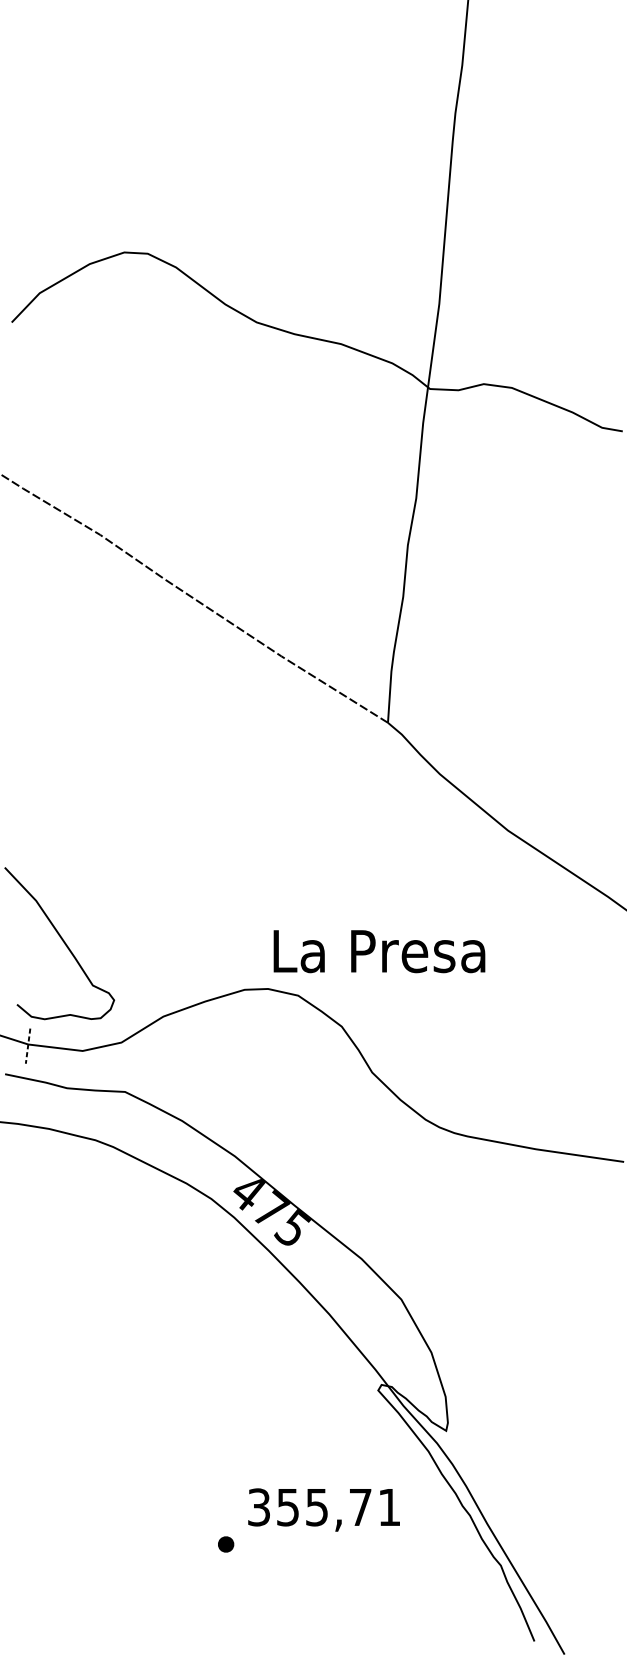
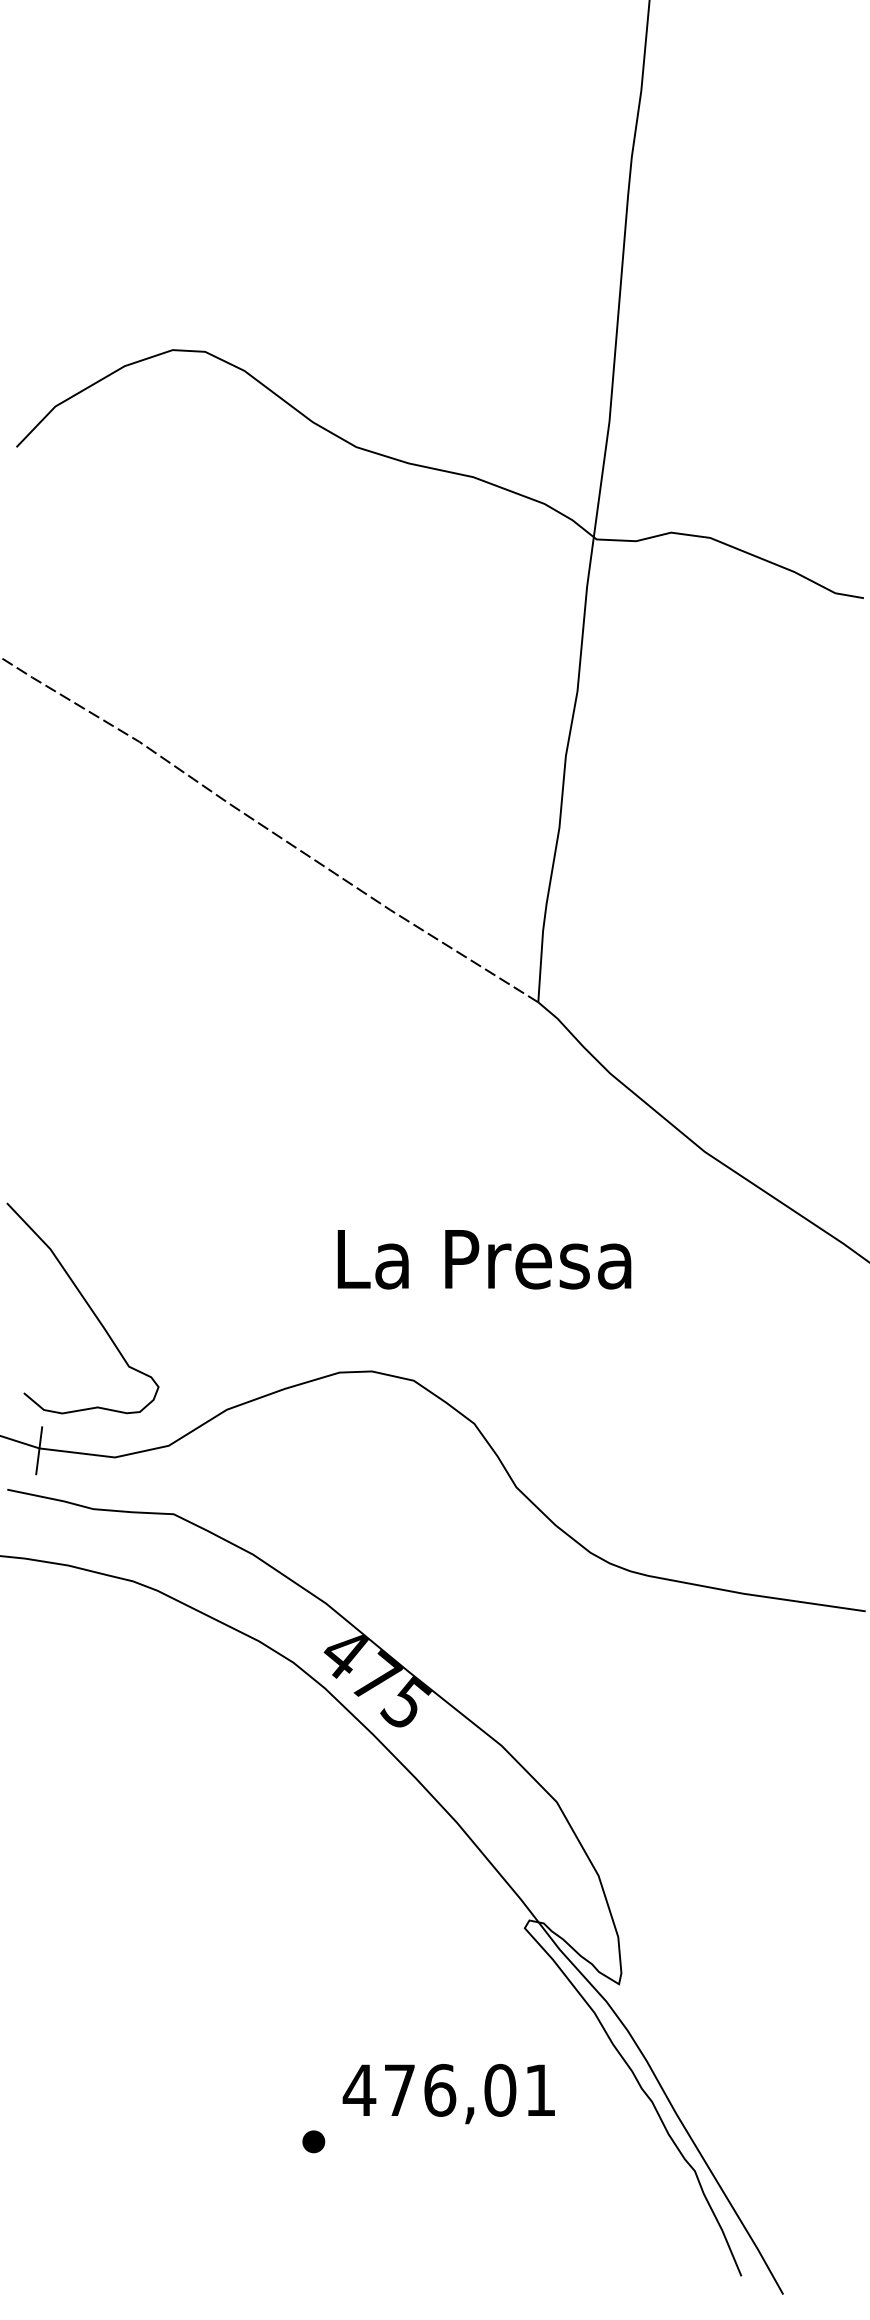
text: (379, 951) -> (484, 1259), moved
line: (28, 1045) -> (39, 1450), dashed -> solid
text: (309, 1506) -> (429, 2089), 355,71 -> 476,01

